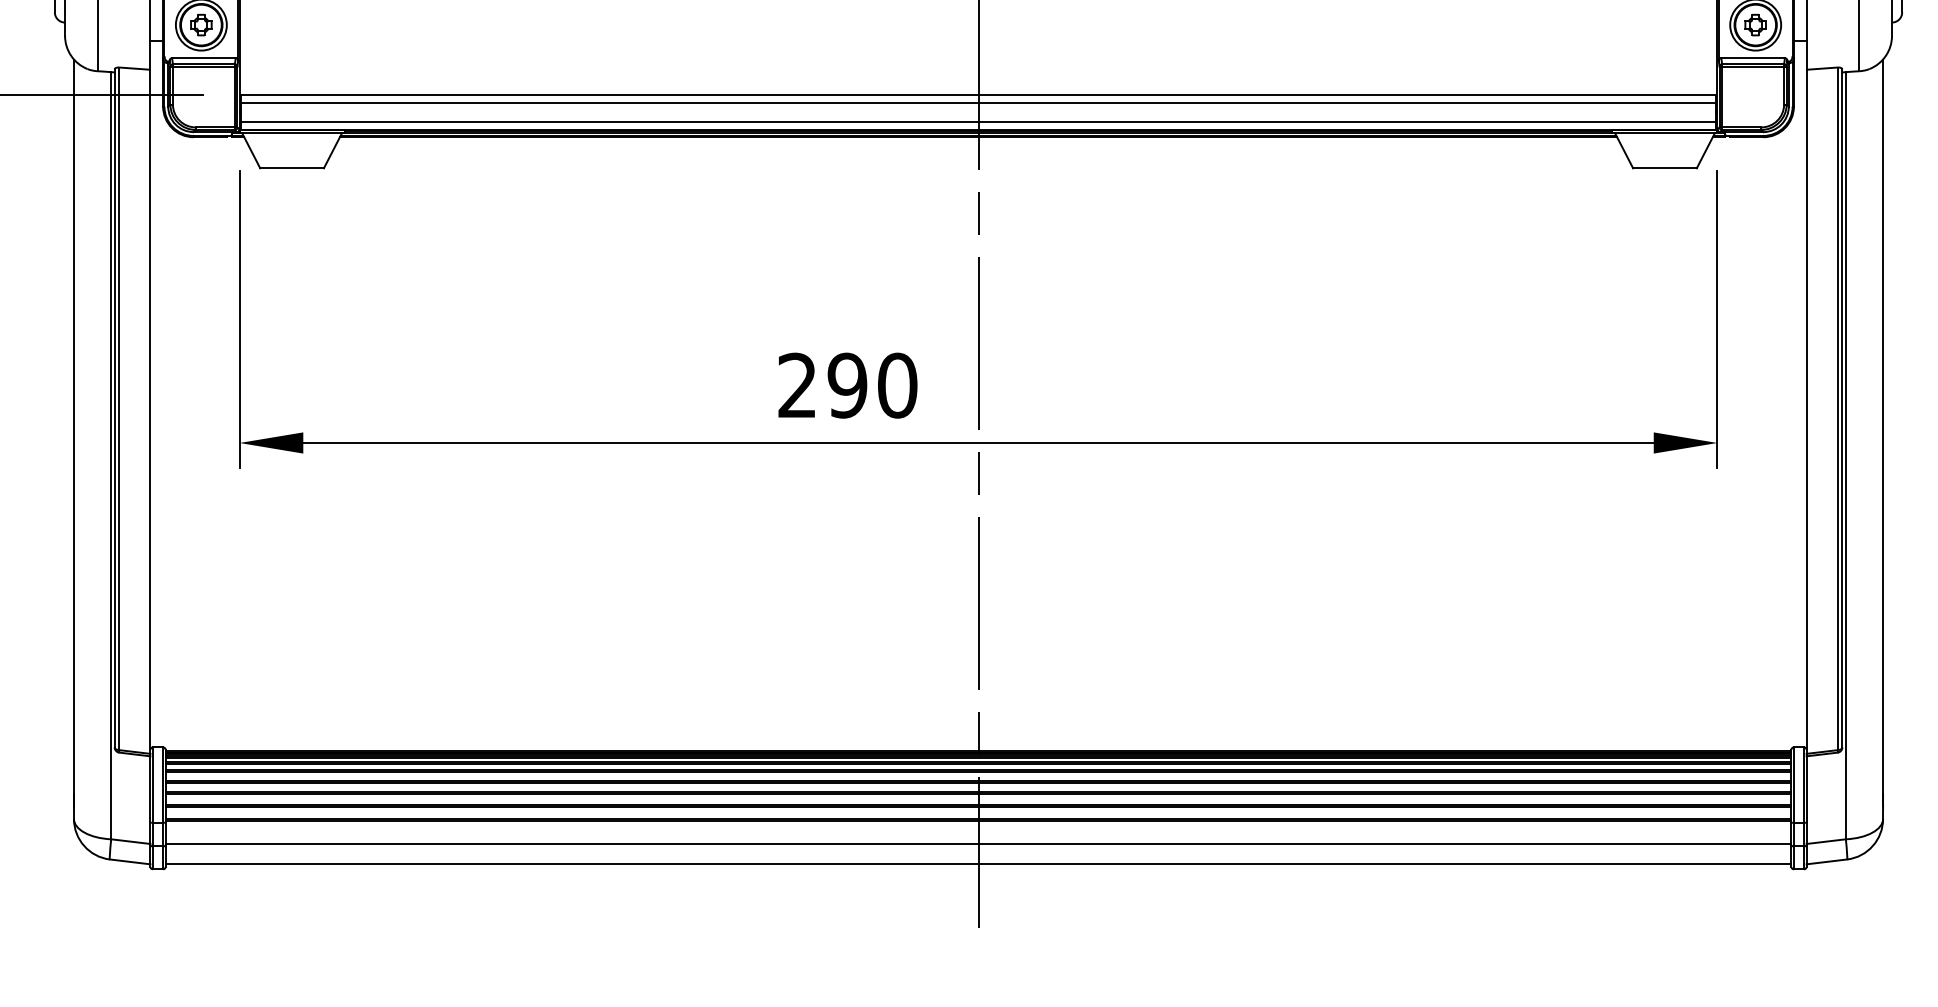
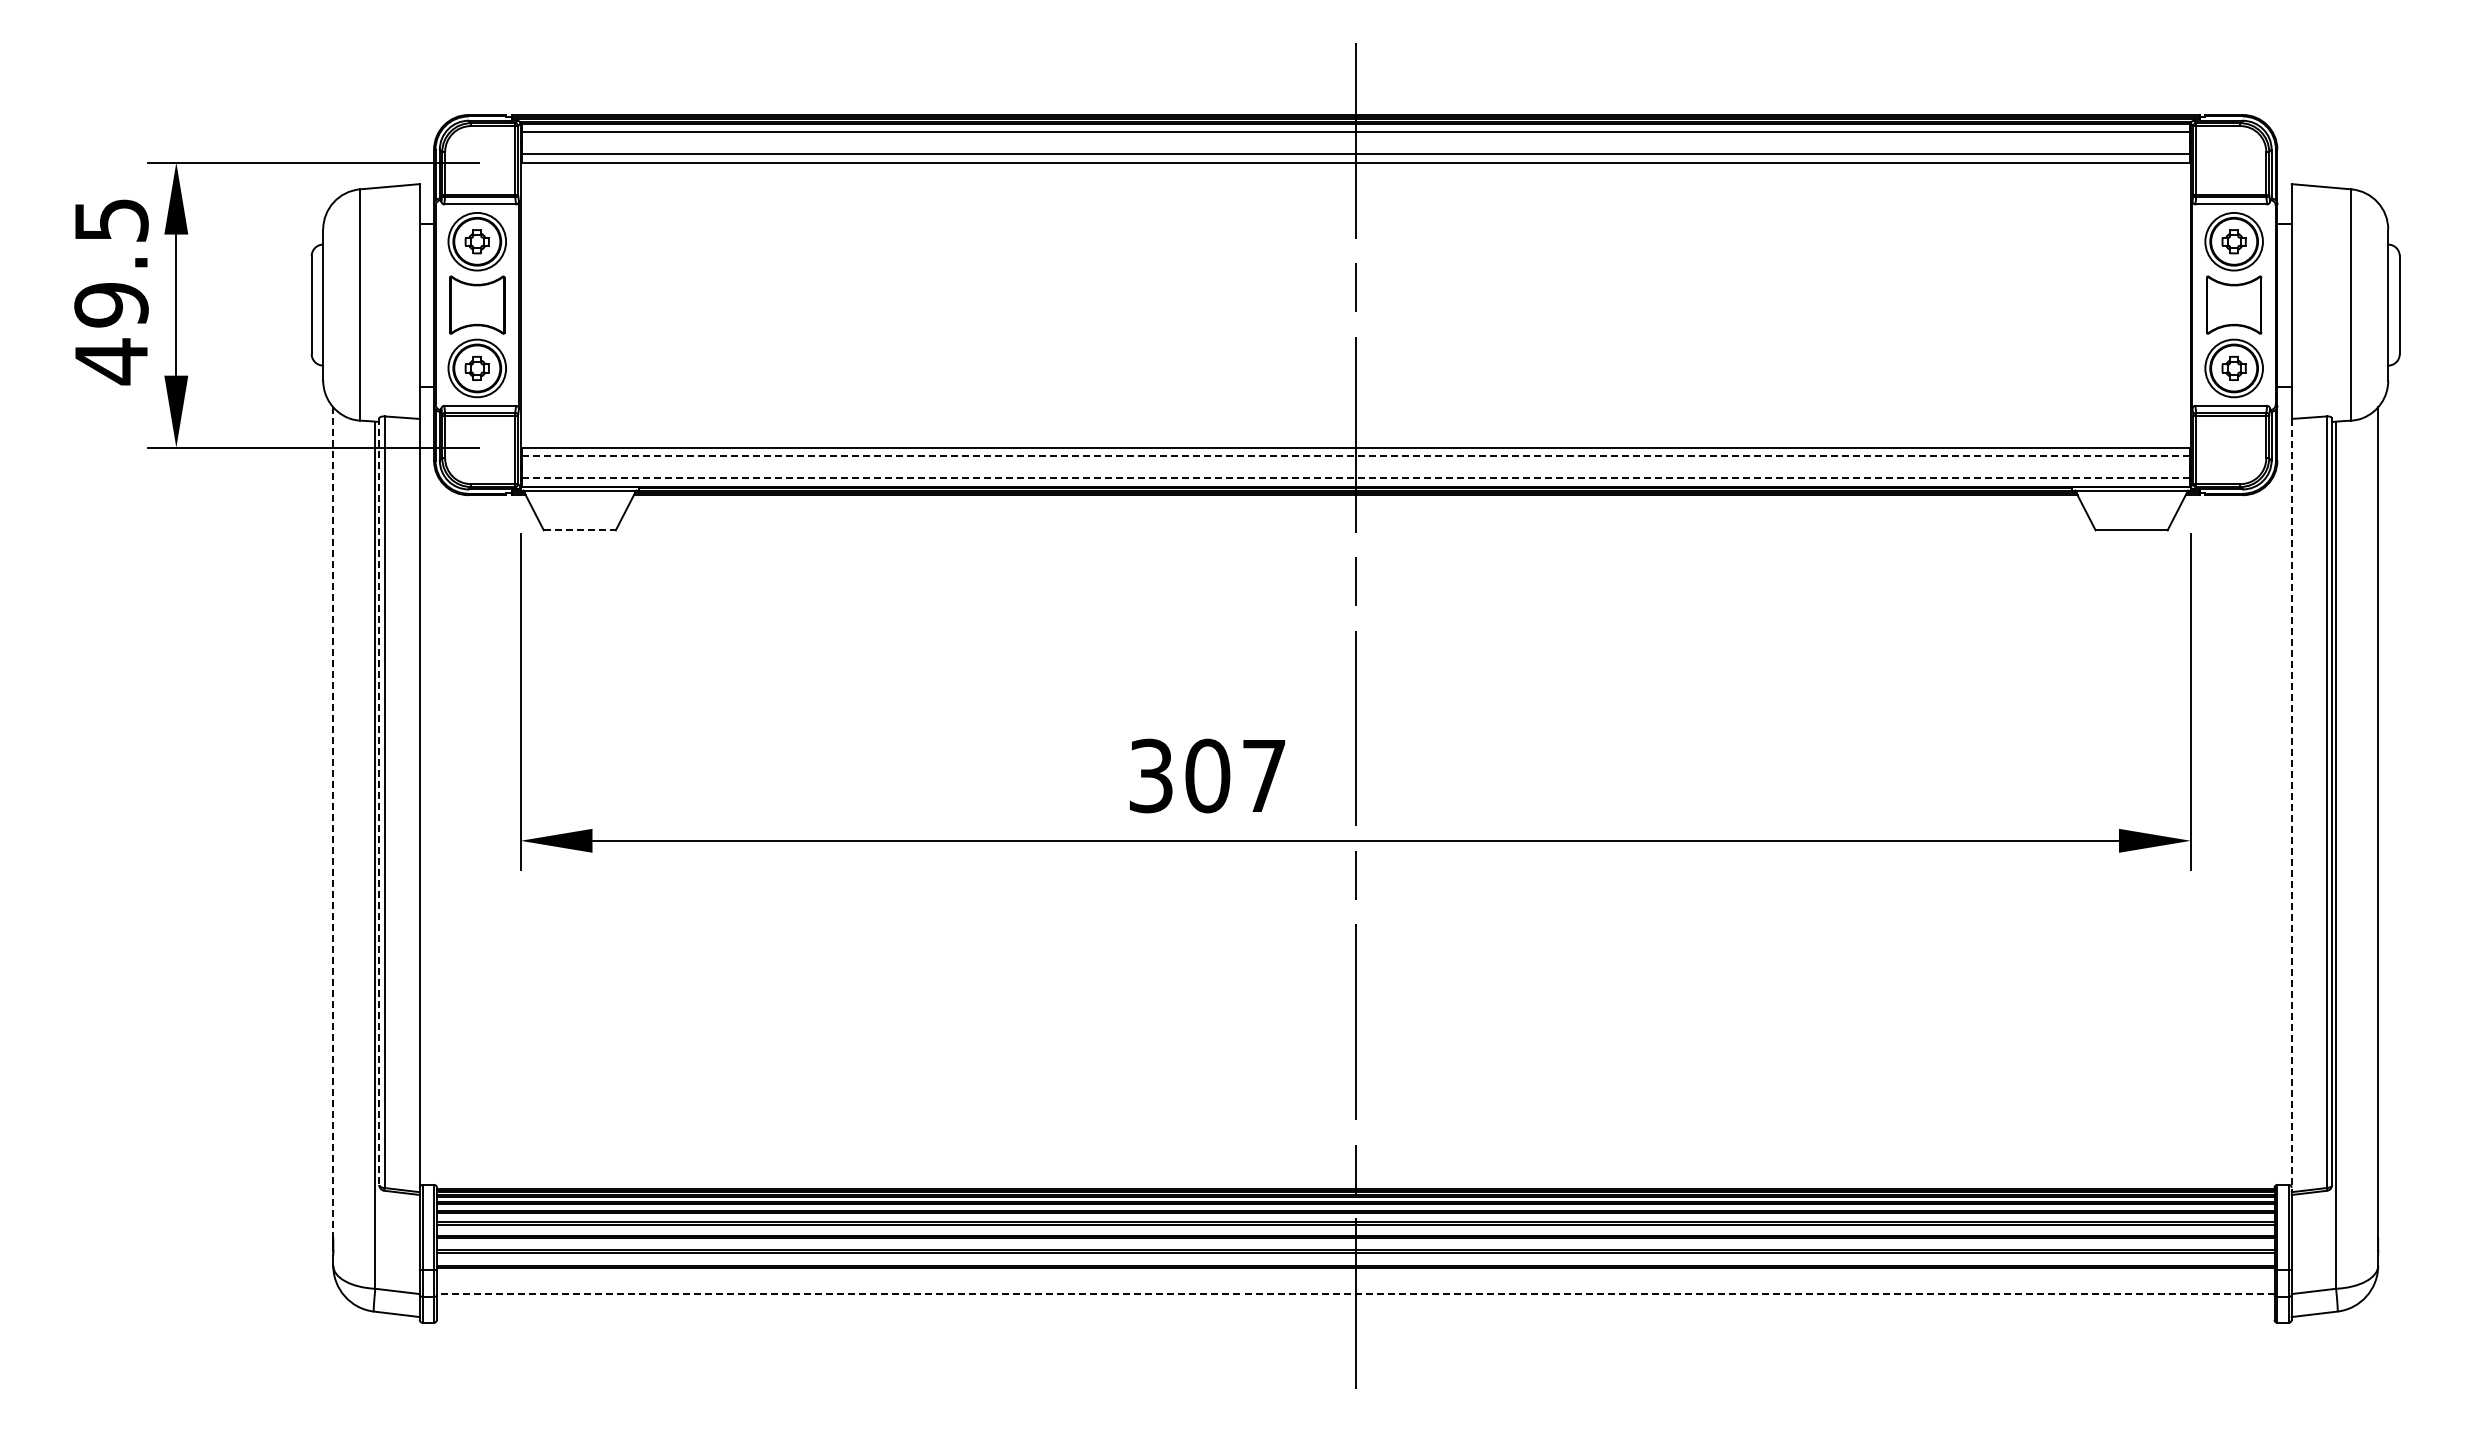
line: (978, 102) -> (1355, 456), solid -> dashed
line: (978, 121) -> (1355, 477), solid -> dashed
line: (292, 168) -> (580, 530), solid -> dashed
text: (847, 385) -> (1207, 775), 290 -> 307
line: (114, 409) -> (379, 802), solid -> dashed
line: (1806, 411) -> (2291, 805), solid -> dashed
line: (74, 427) -> (333, 823), solid -> dashed
line: (978, 843) -> (1355, 1293), solid -> dashed
line: (978, 863) -> (1355, 1316), removed

